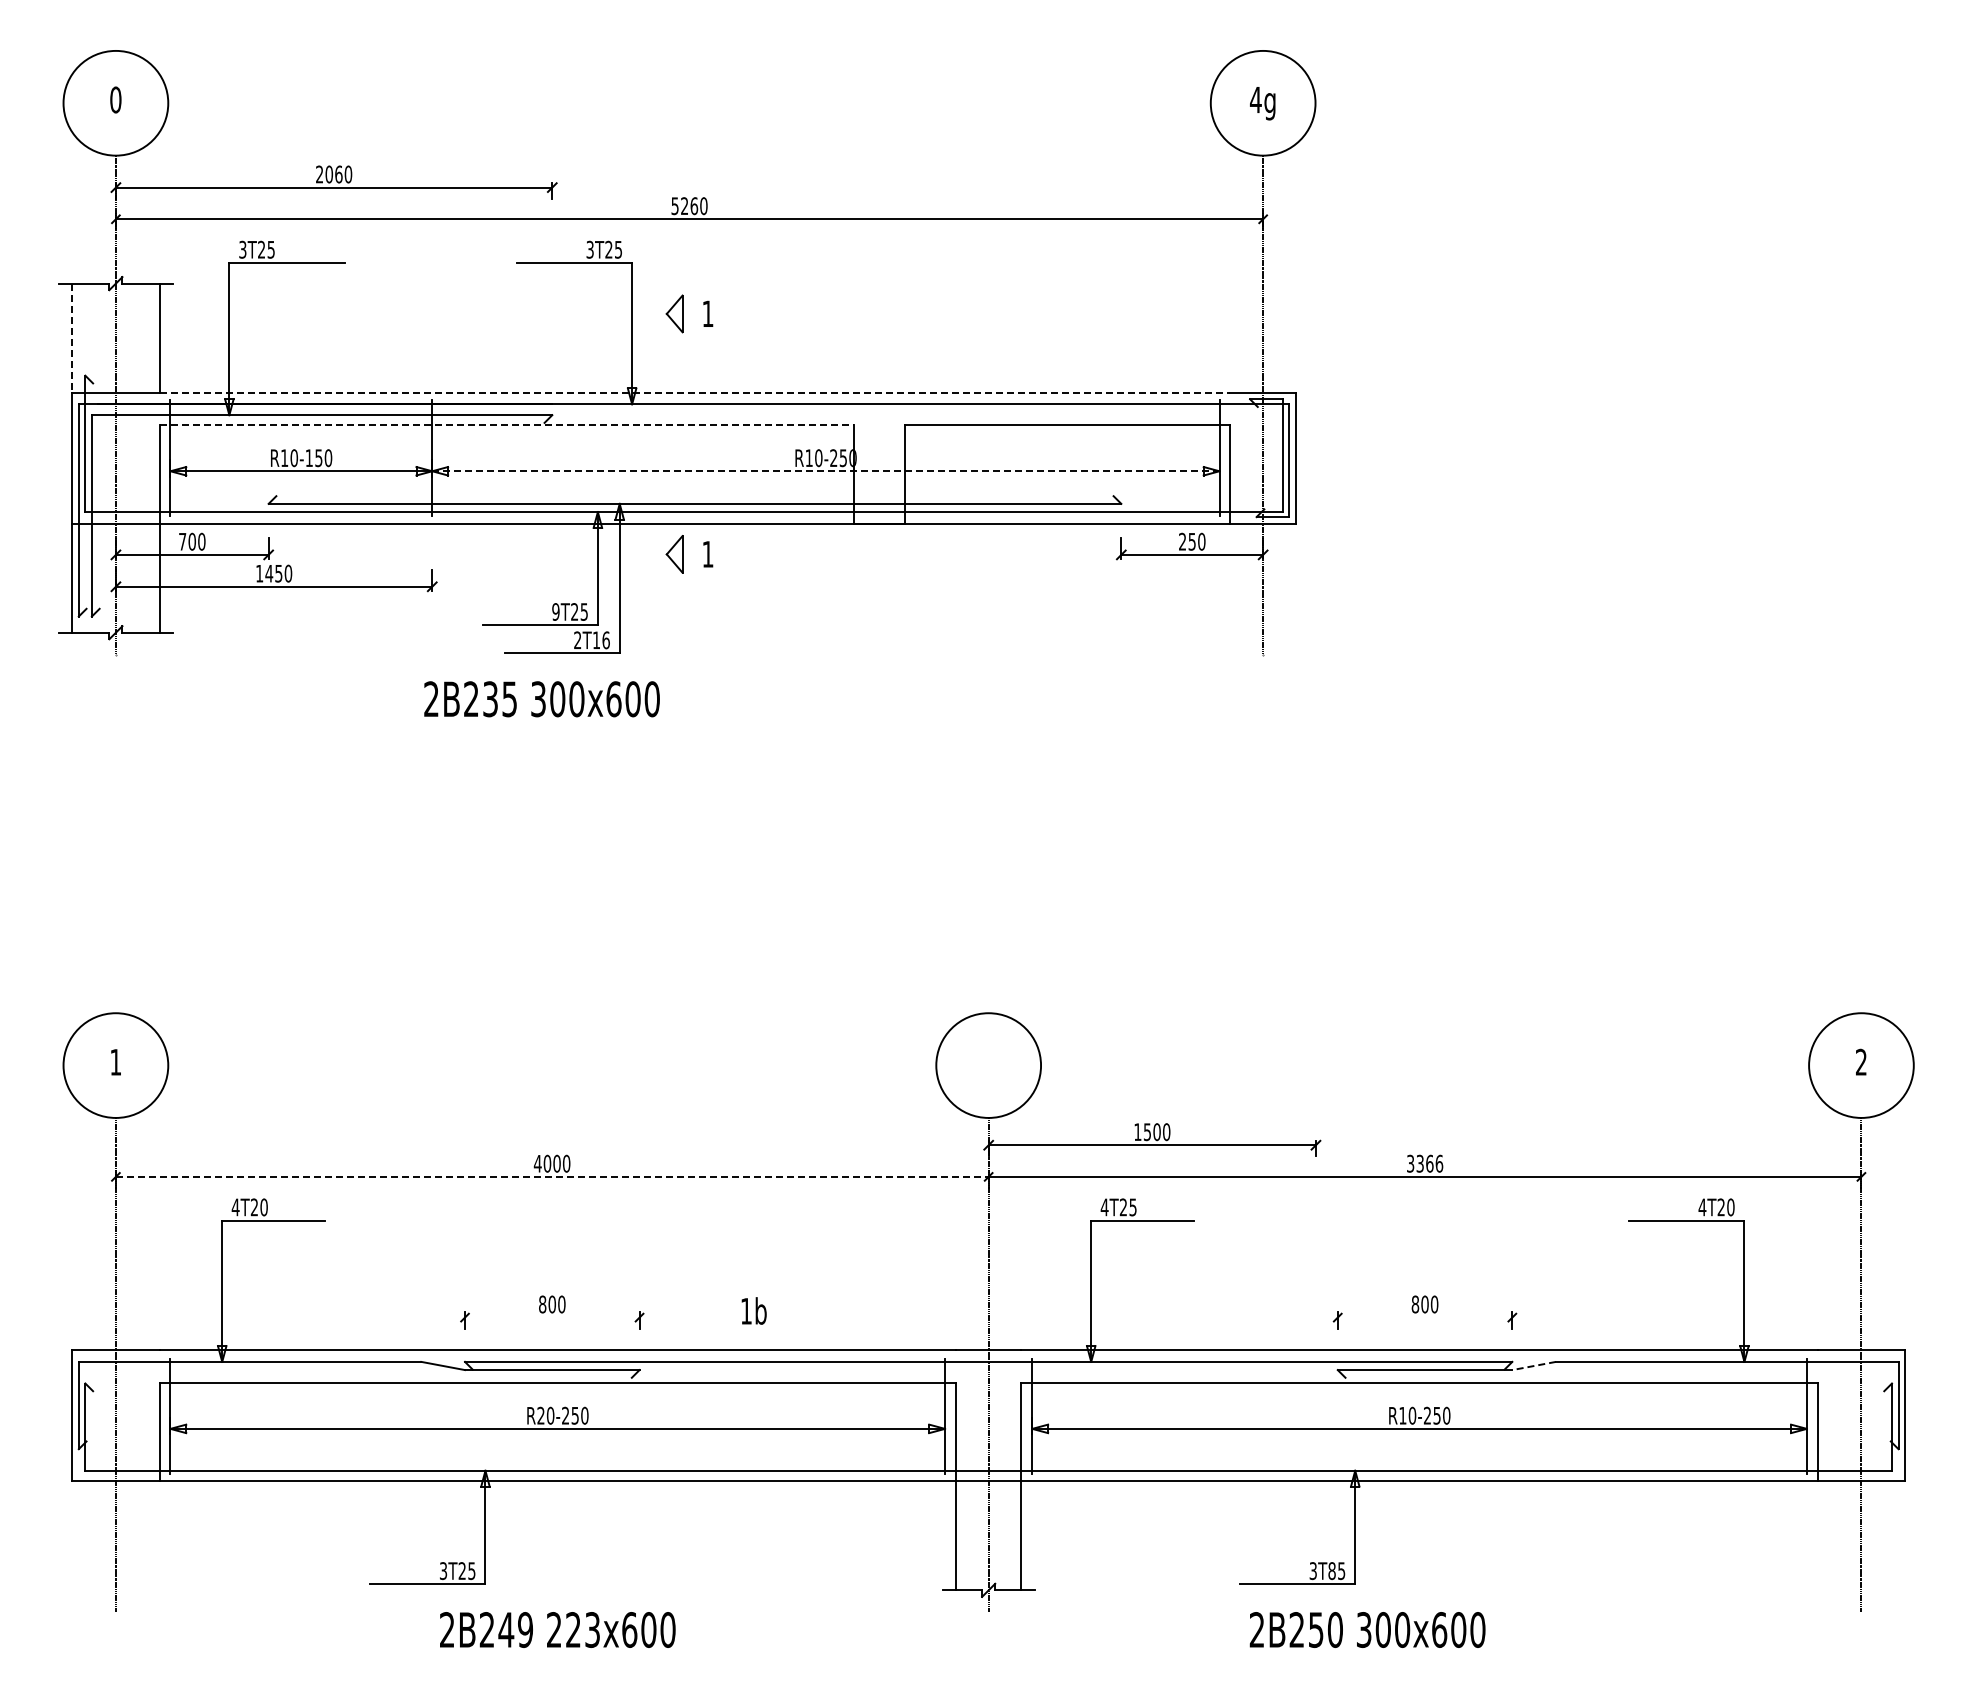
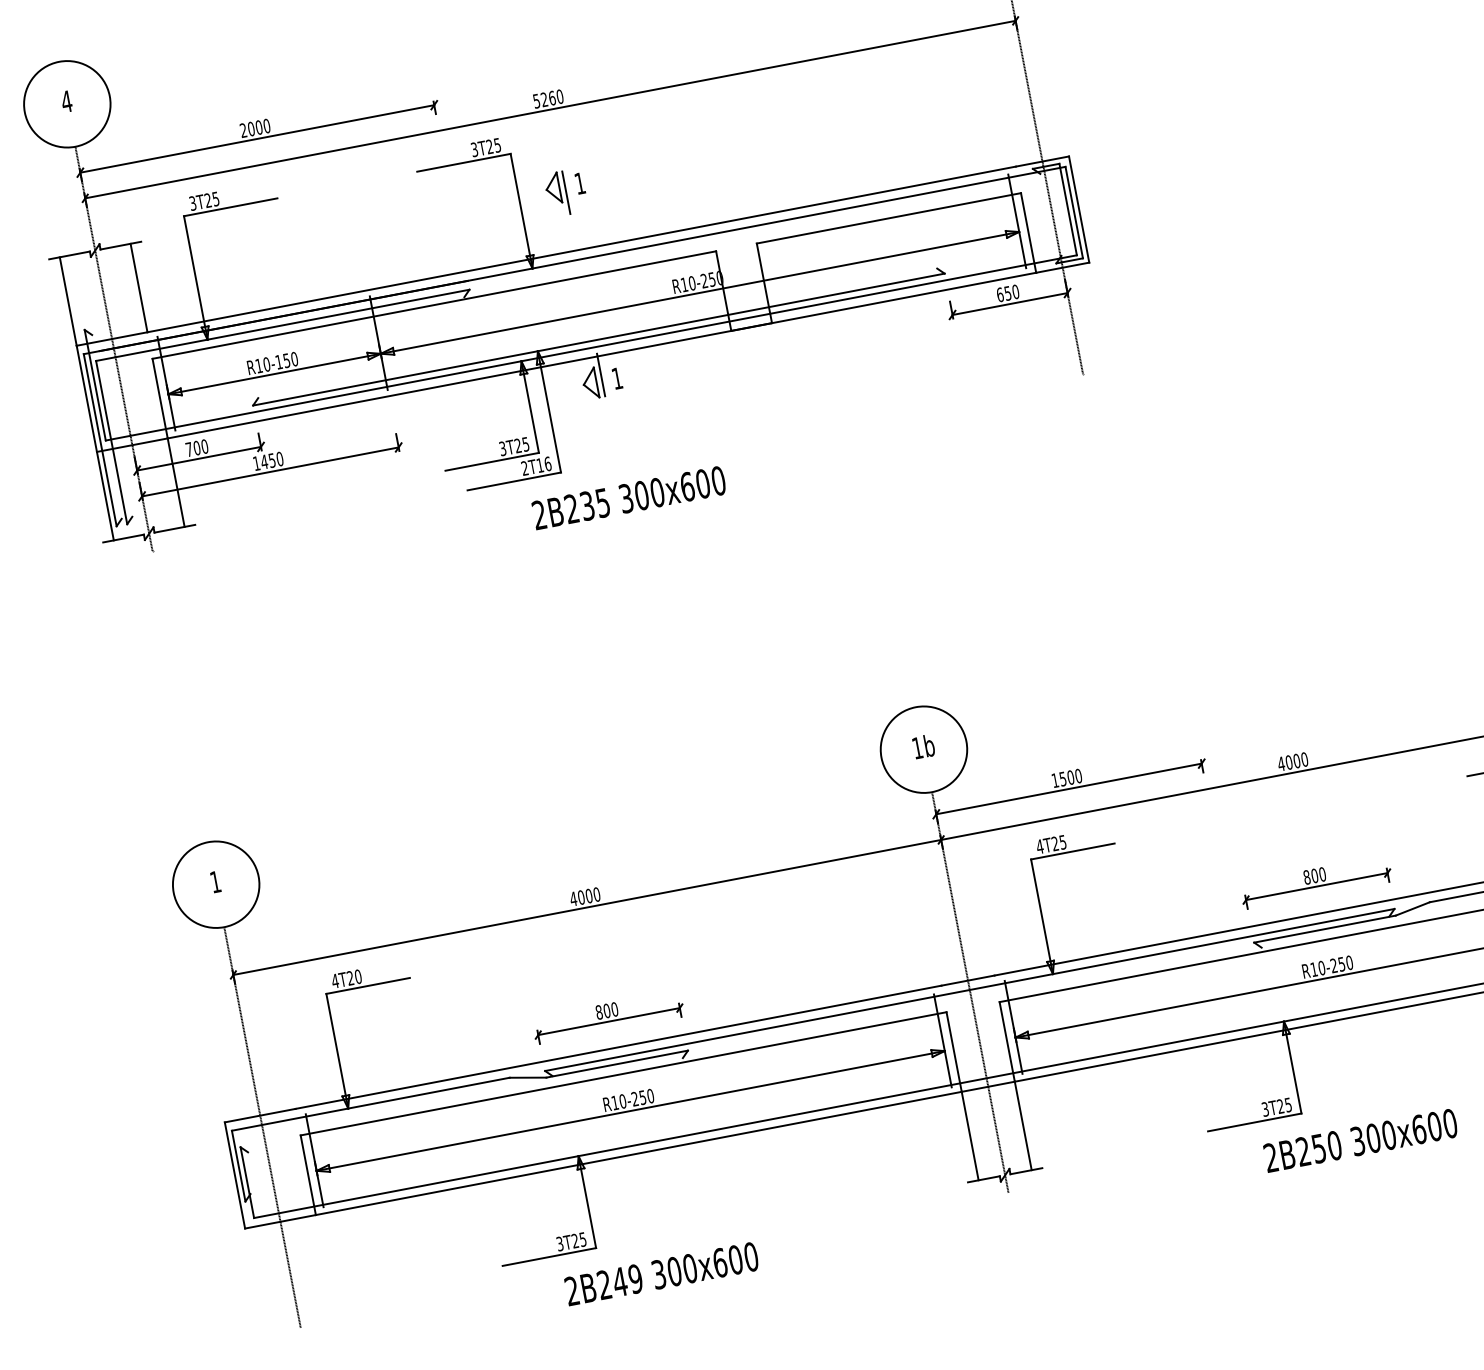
text: (115, 99) -> (66, 101), 0 -> 4
text: (338, 174) -> (258, 127), 2060 -> 2000
line: (689, 321) -> (566, 192), added
line: (72, 338) -> (68, 301), dashed -> solid
line: (695, 392) -> (582, 249), dashed -> solid
line: (507, 425) -> (434, 305), dashed -> solid
line: (825, 471) -> (699, 293), dashed -> solid
text: (1182, 541) -> (1000, 294), 250 -> 650
line: (689, 546) -> (601, 375), added
text: (555, 611) -> (502, 448), 9T25 -> 3T25
text: (541, 699) -> (628, 498), moved
text: (1424, 1163) -> (1292, 761), 3366 -> 4000
line: (552, 1176) -> (587, 907), dashed -> solid
text: (753, 1310) -> (923, 746), moved
line: (552, 1317) -> (609, 1021), added
line: (1424, 1317) -> (1316, 886), added
line: (1533, 1366) -> (1412, 909), dashed -> solid
text: (540, 1415) -> (614, 1102), R20-250 -> R10-250
text: (1331, 1571) -> (1280, 1106), 3T85 -> 3T25
text: (1367, 1629) -> (1360, 1140), moved
text: (573, 1630) -> (674, 1272), 223x600 -> 300x600

